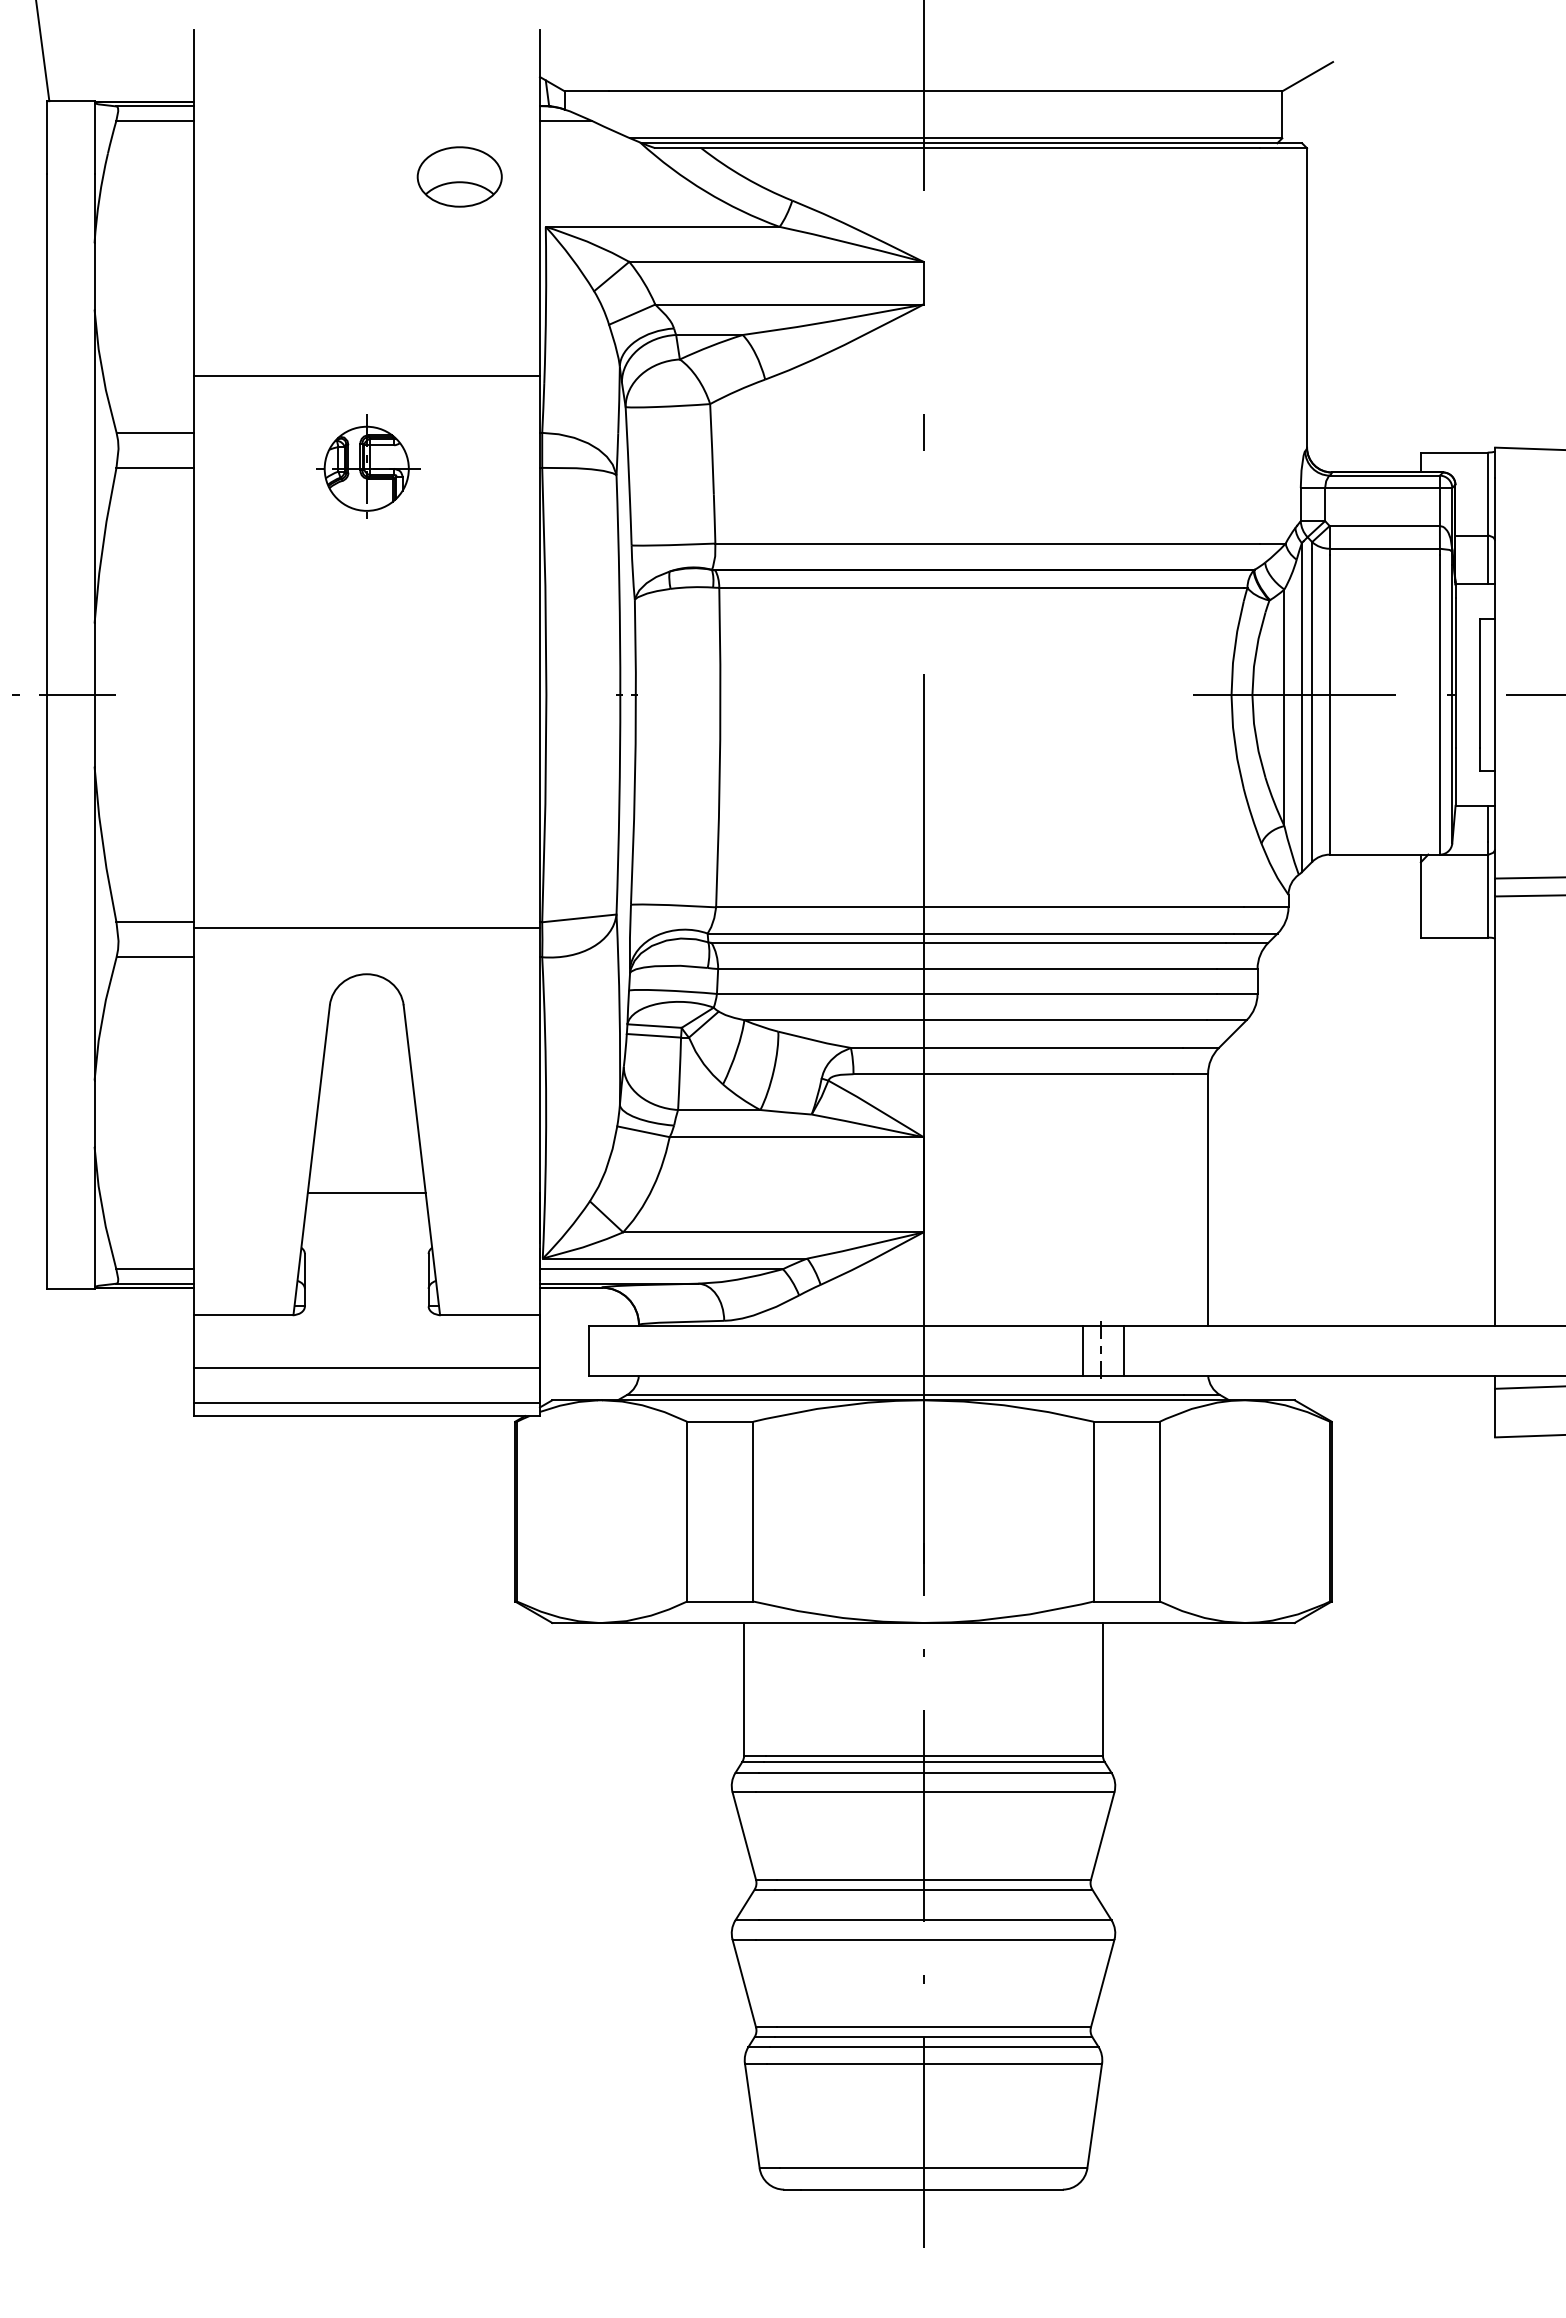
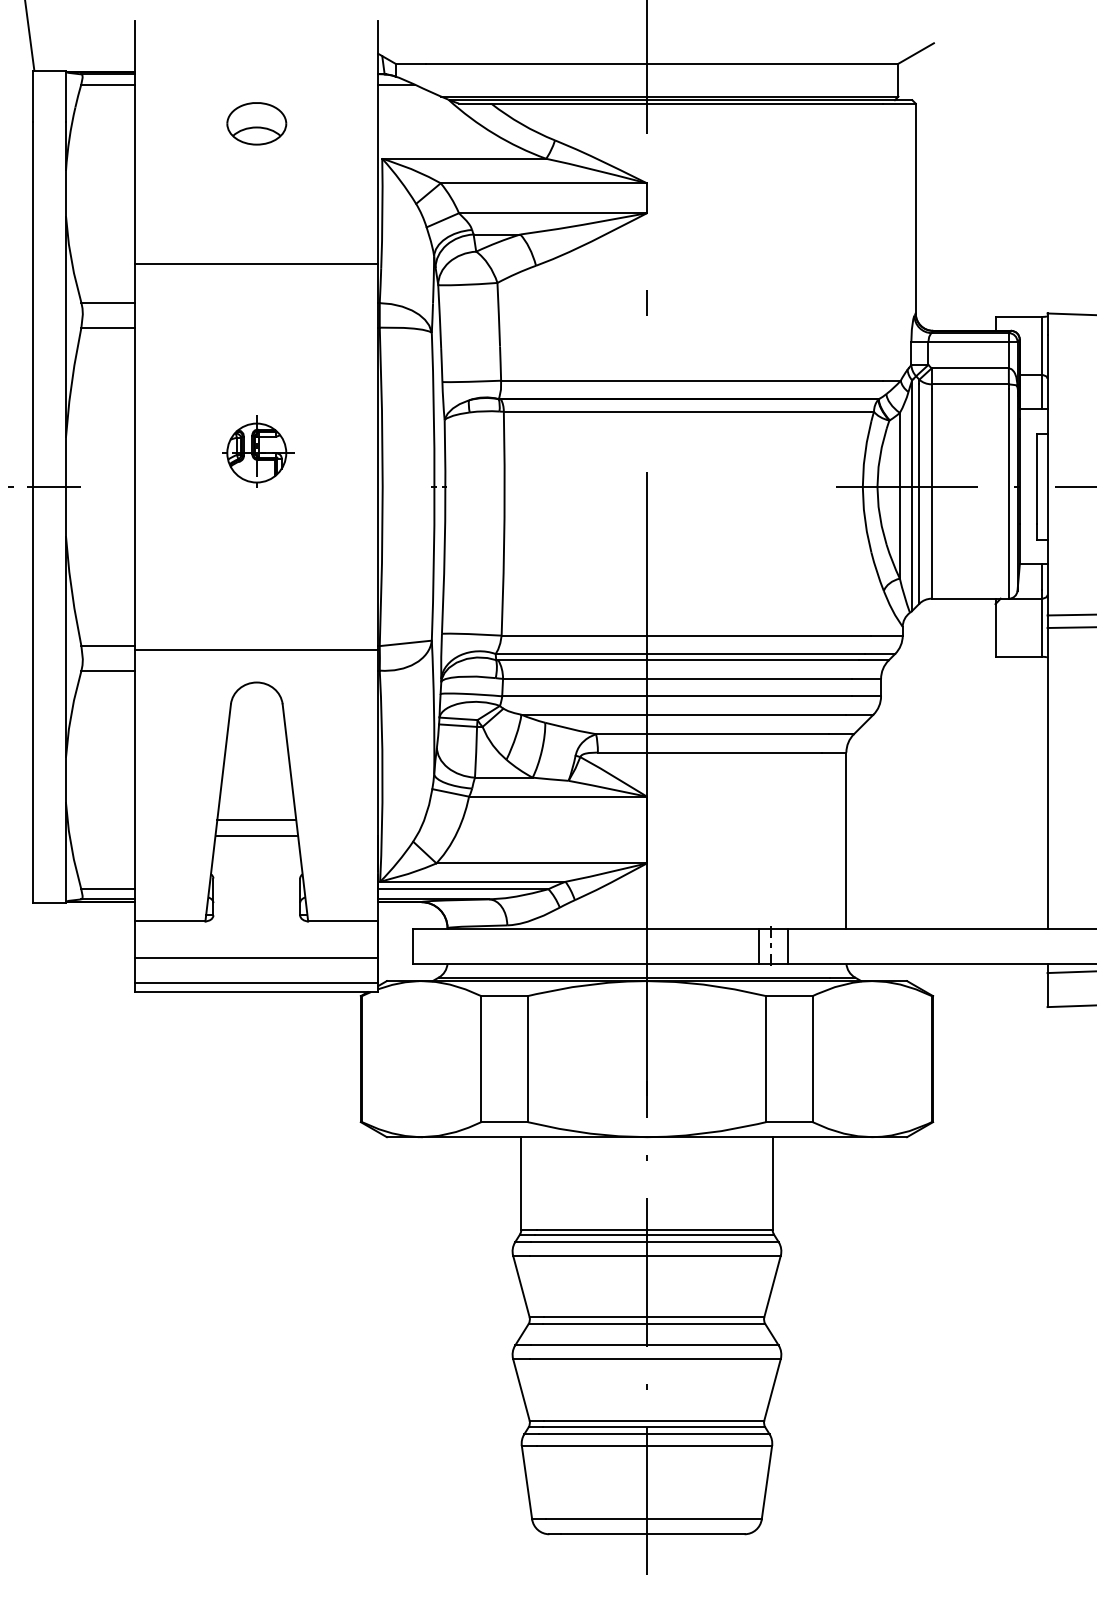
part: (459, 176) -> (256, 123), moved
part: (368, 466) -> (258, 451), moved
line: (366, 1170) -> (256, 820), added

